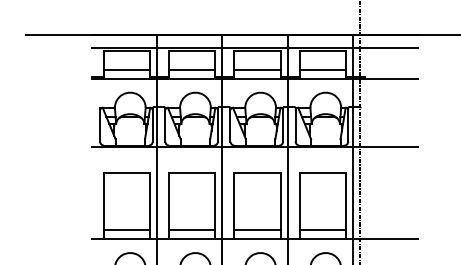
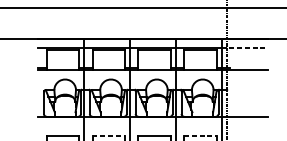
line: (385, 47) -> (244, 47), solid -> dashed
line: (127, 69) -> (63, 63), removed
line: (192, 69) -> (108, 63), removed
line: (257, 69) -> (154, 63), removed
line: (322, 69) -> (200, 63), removed
line: (192, 173) -> (108, 136), solid -> dashed
line: (323, 173) -> (201, 136), solid -> dashed

